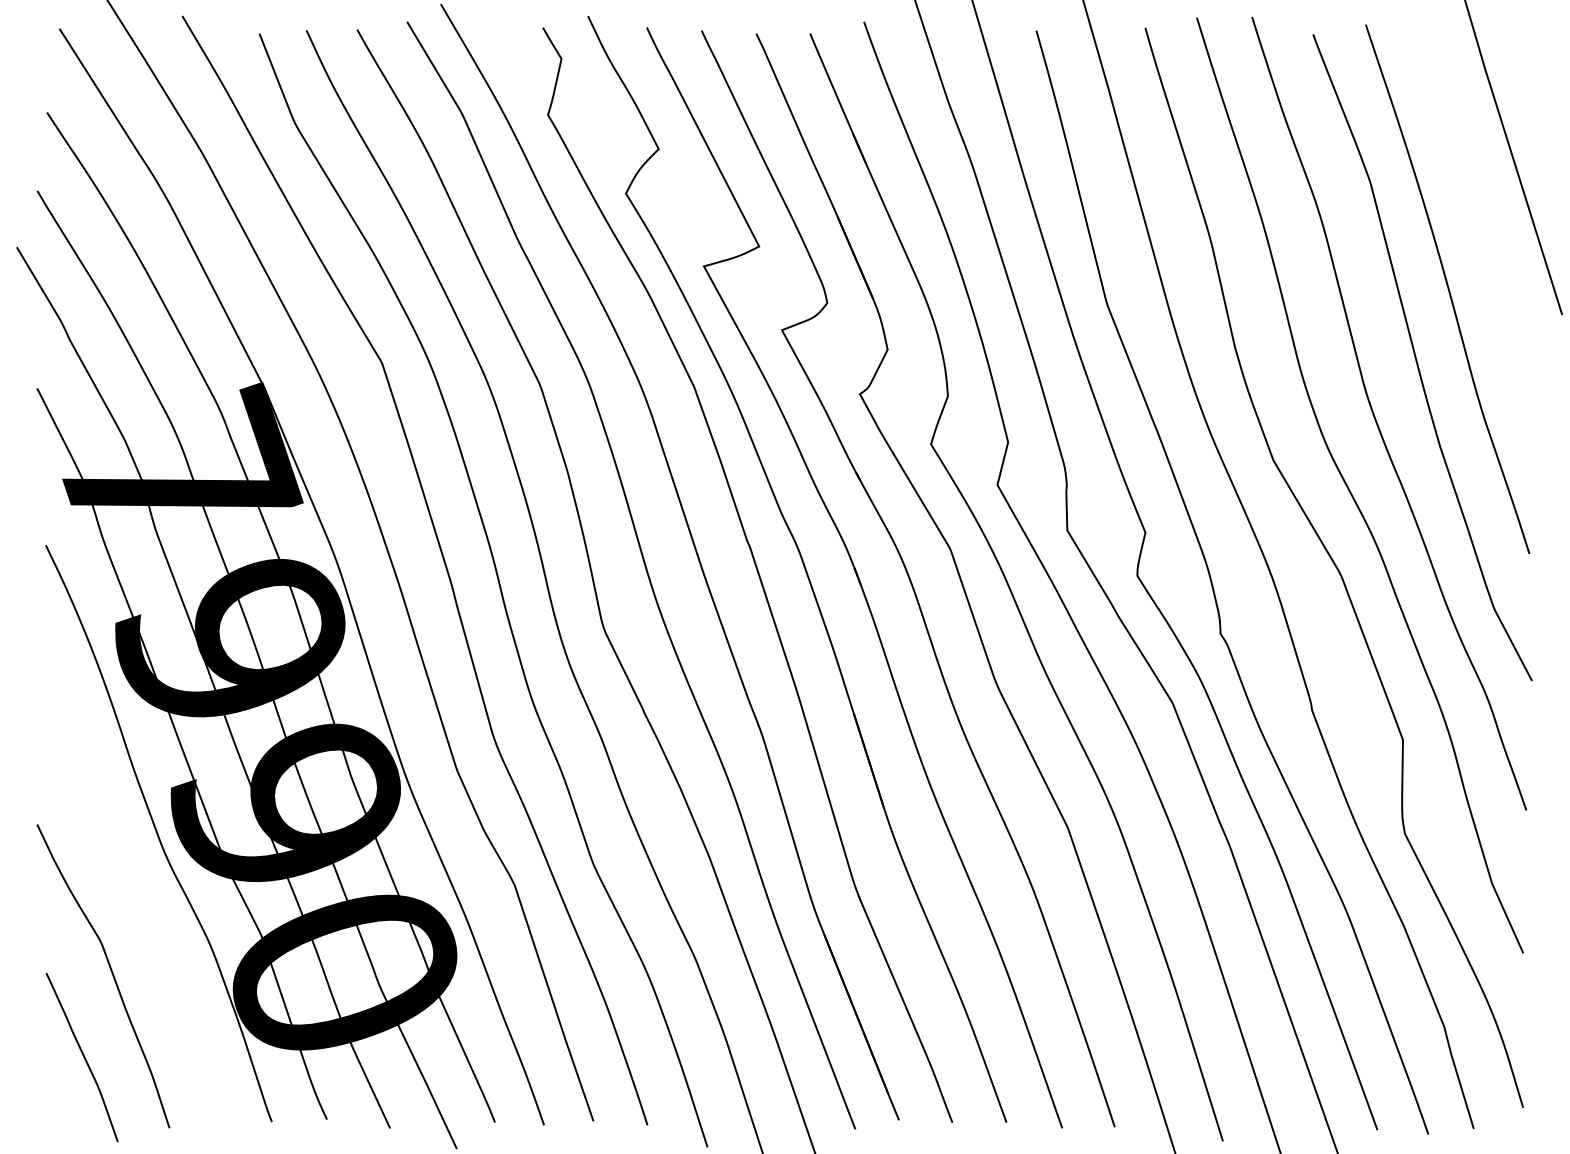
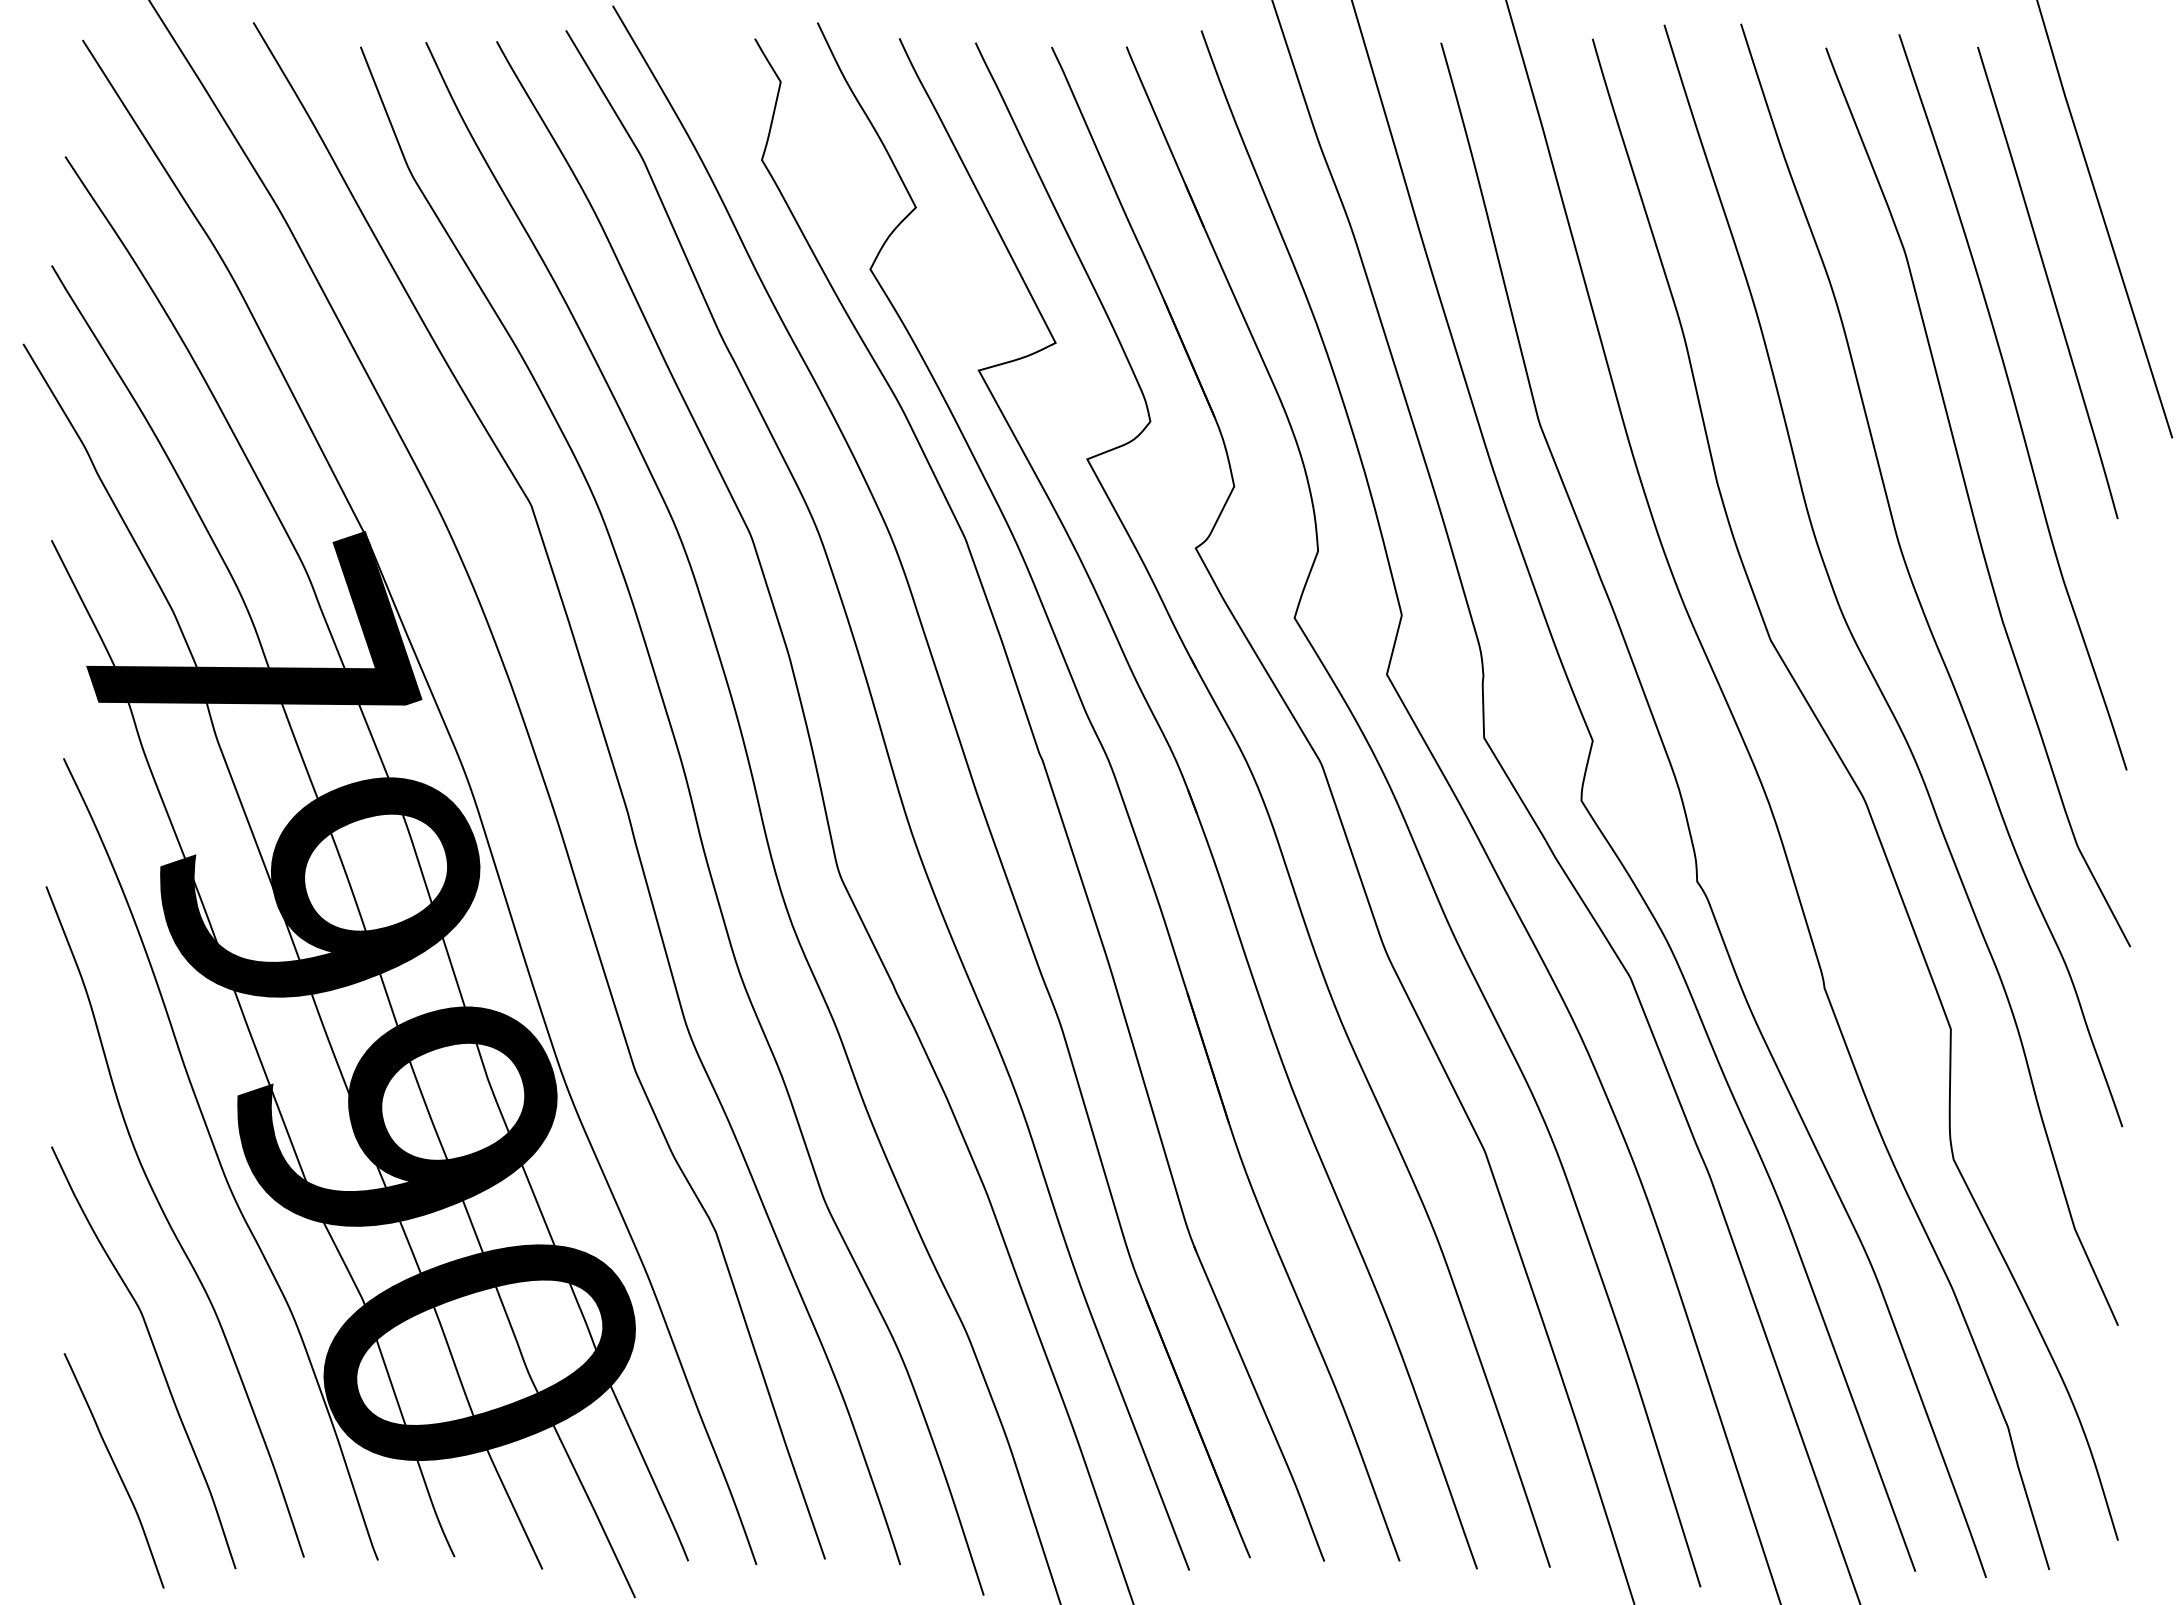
curve: (1472, 203) -> (2047, 282), added
curve: (122, 879) -> (170, 1223), added

